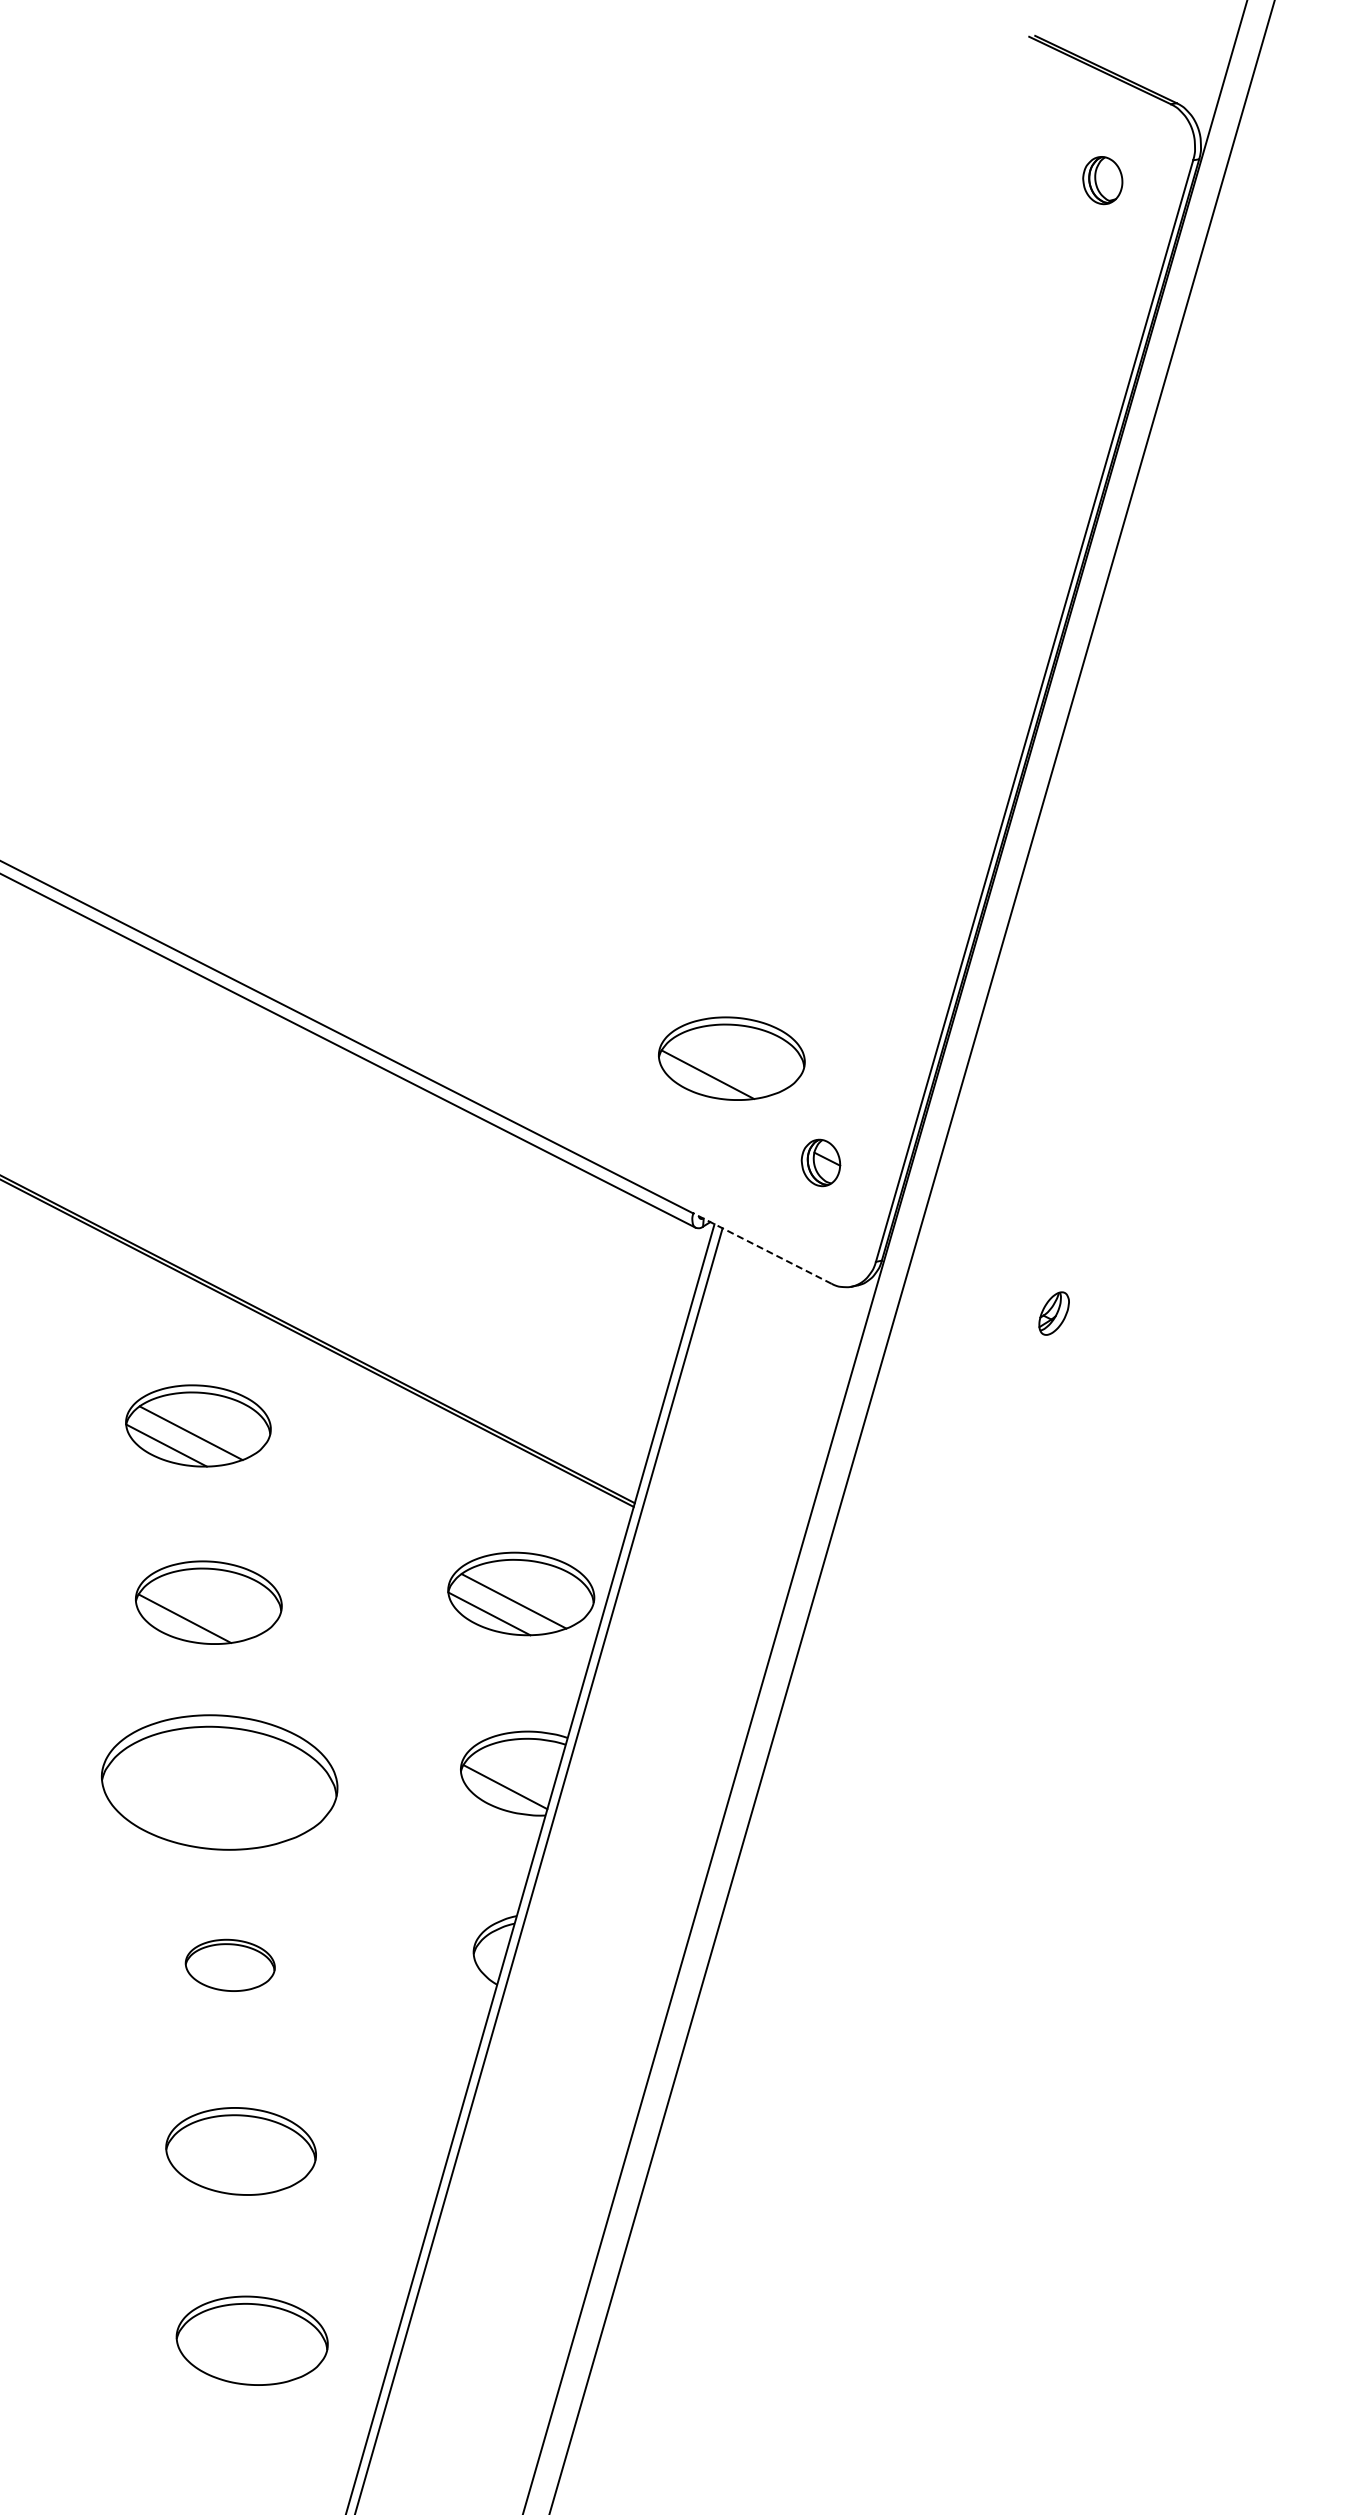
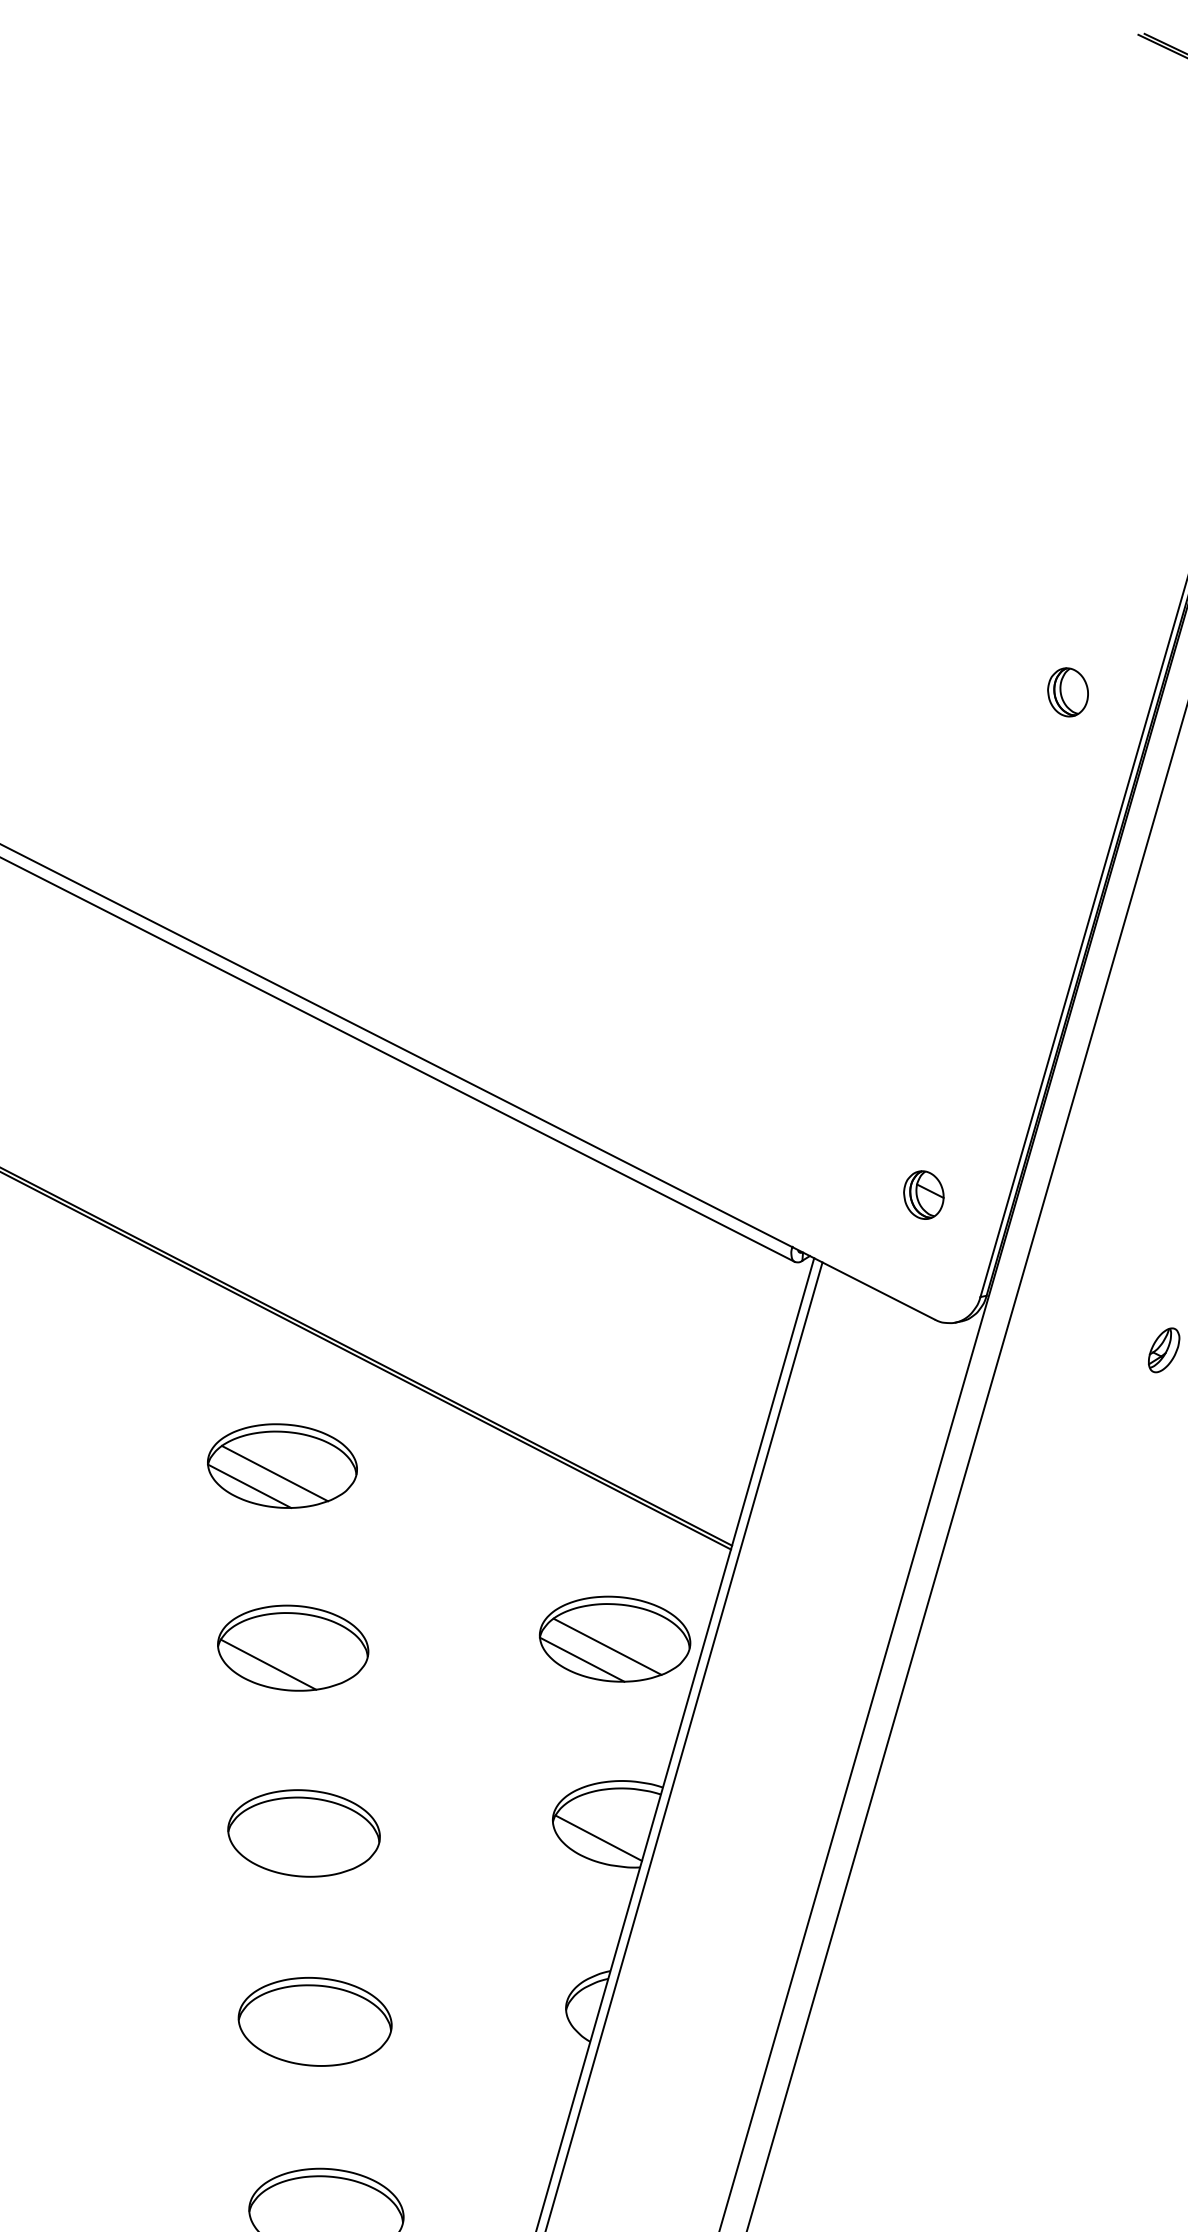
part: (960, 674) -> (1067, 691), added
part: (731, 1058) -> (831, 1087), removed
line: (762, 1248) -> (863, 1283), dashed -> solid
part: (218, 1782) -> (303, 1833), size x0.62
part: (230, 1965) -> (315, 2021), size x1.67

